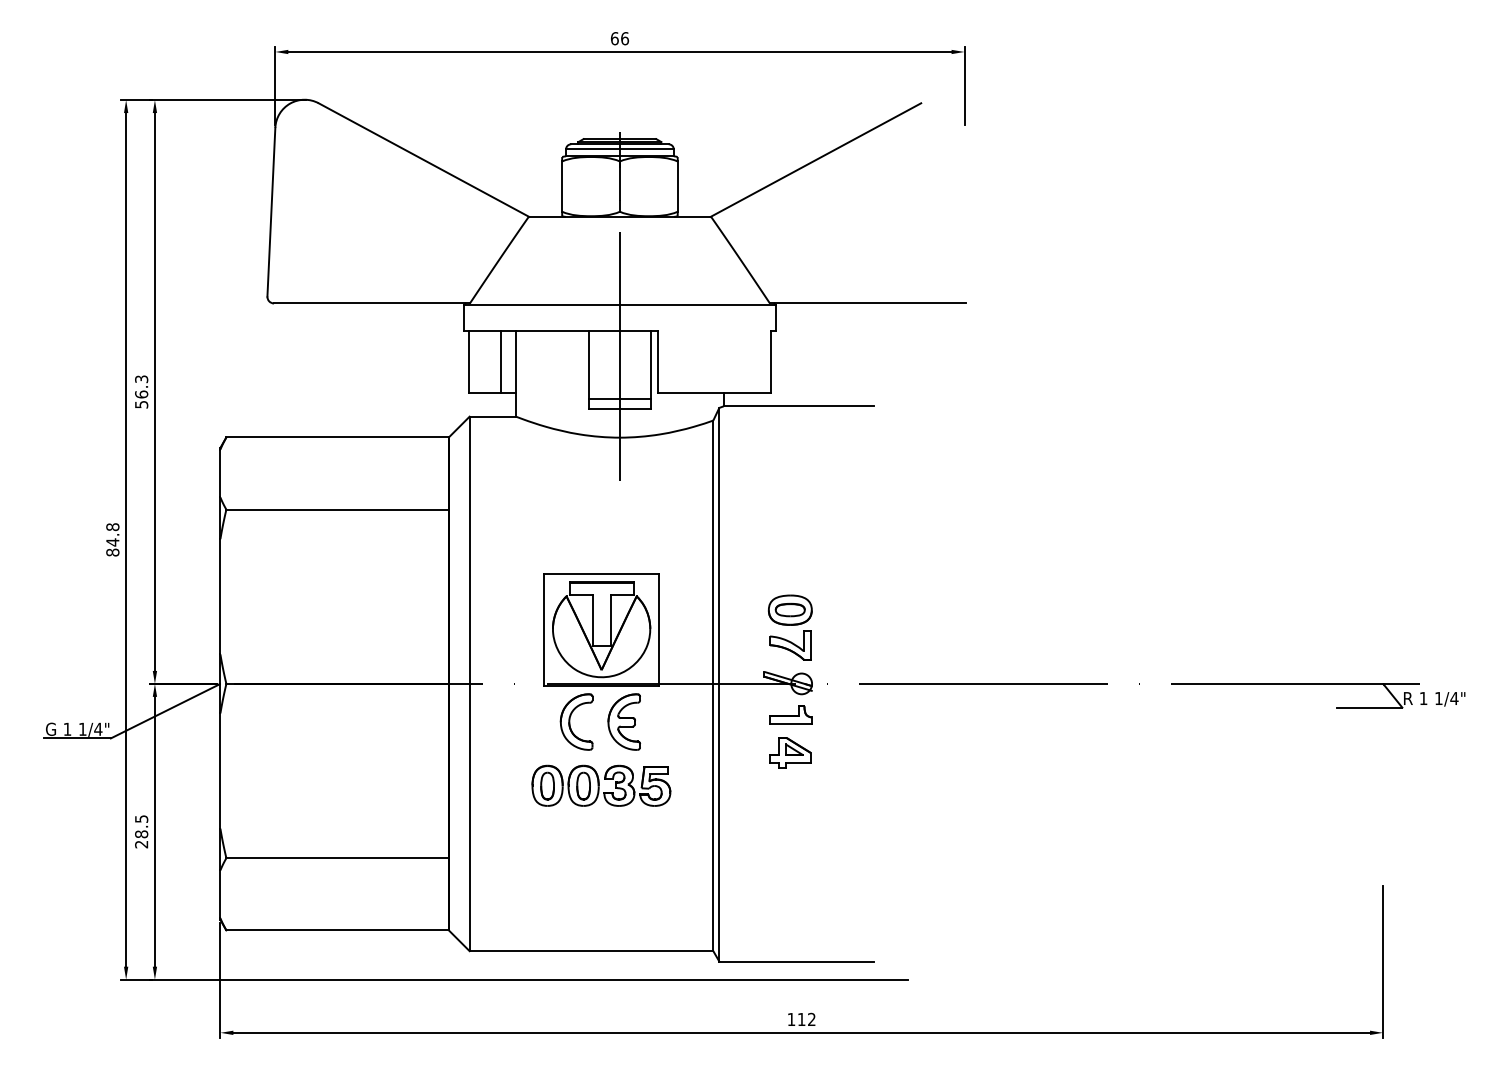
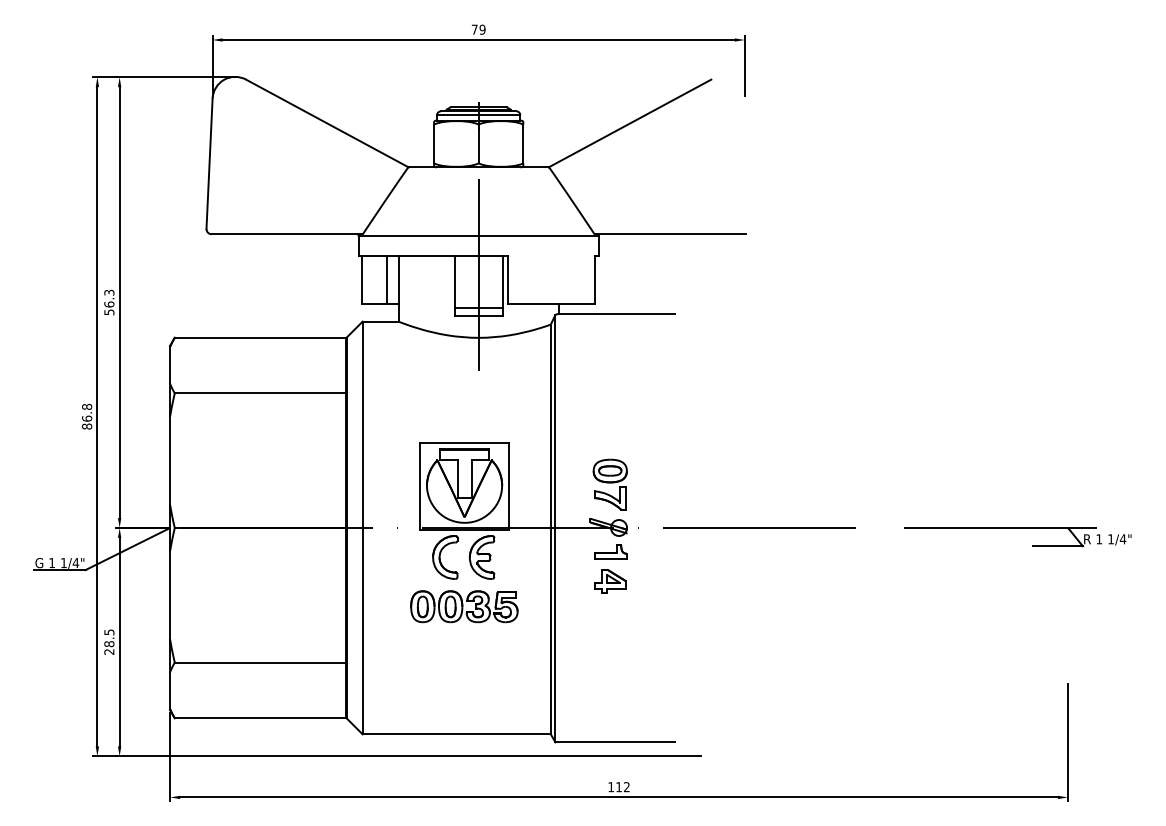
text: (620, 38) -> (479, 29), 66 -> 79
text: (112, 542) -> (86, 418), 84.8 -> 86.8

